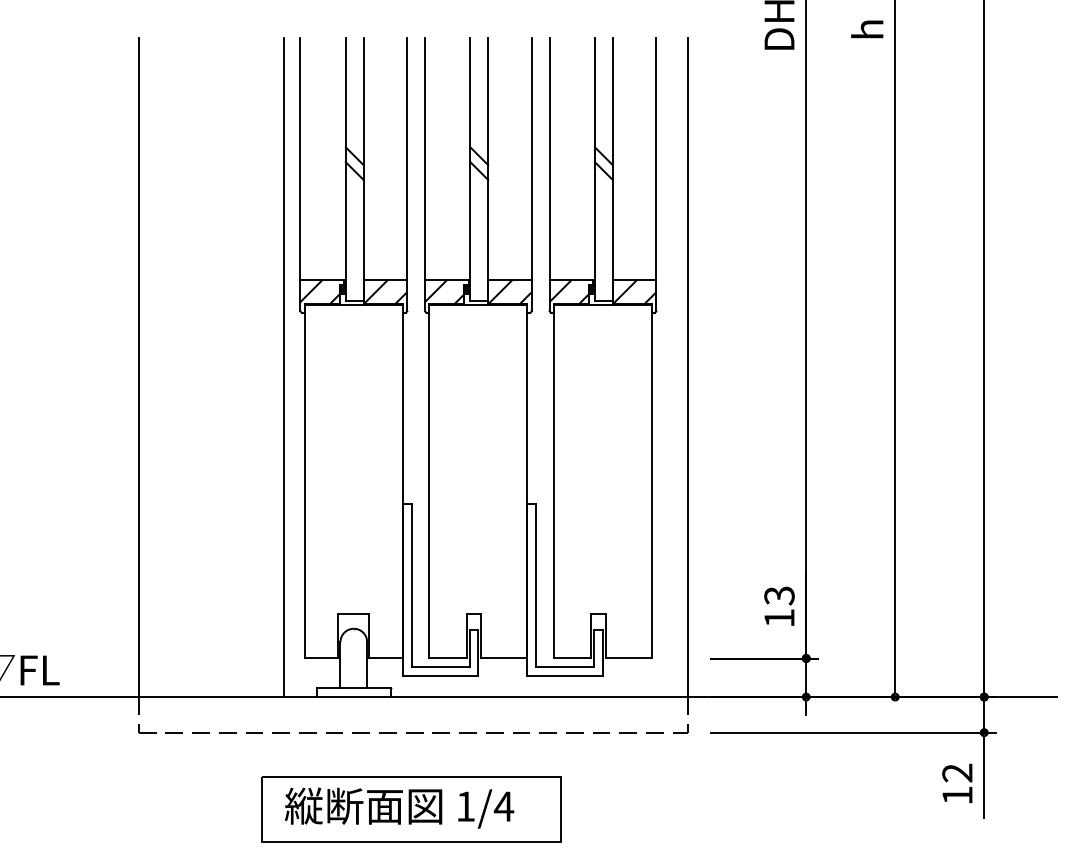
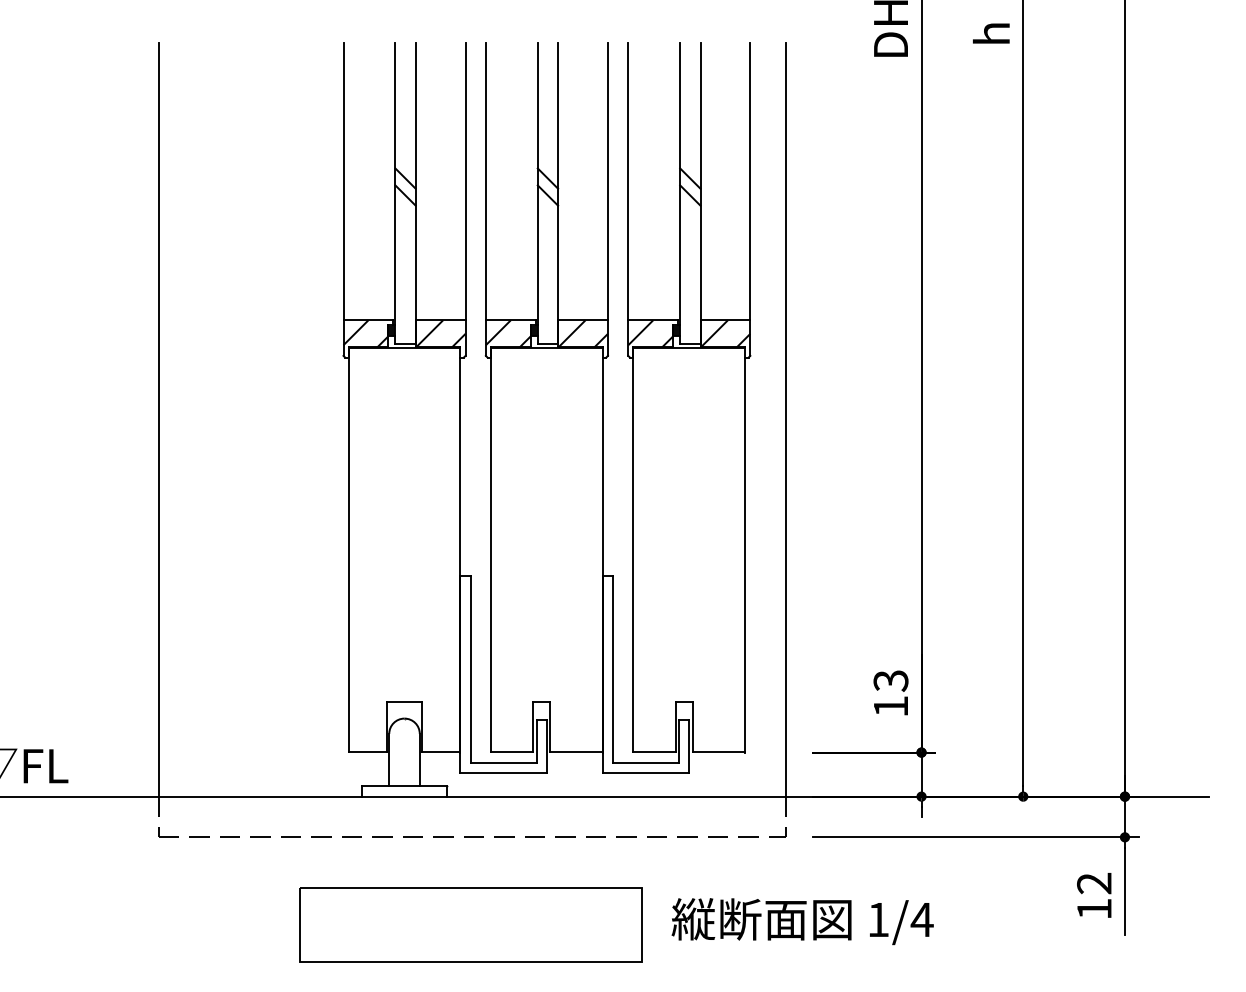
line: (283, 367) -> (324, 419), removed
text: (399, 808) -> (802, 921), moved

